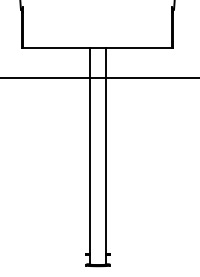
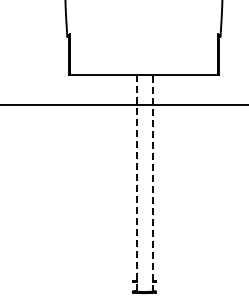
line: (106, 155) -> (152, 182), solid -> dashed
line: (90, 156) -> (136, 183), solid -> dashed

